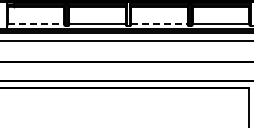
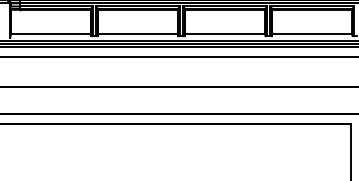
line: (36, 23) -> (51, 33), dashed -> solid
line: (159, 23) -> (225, 33), dashed -> solid

